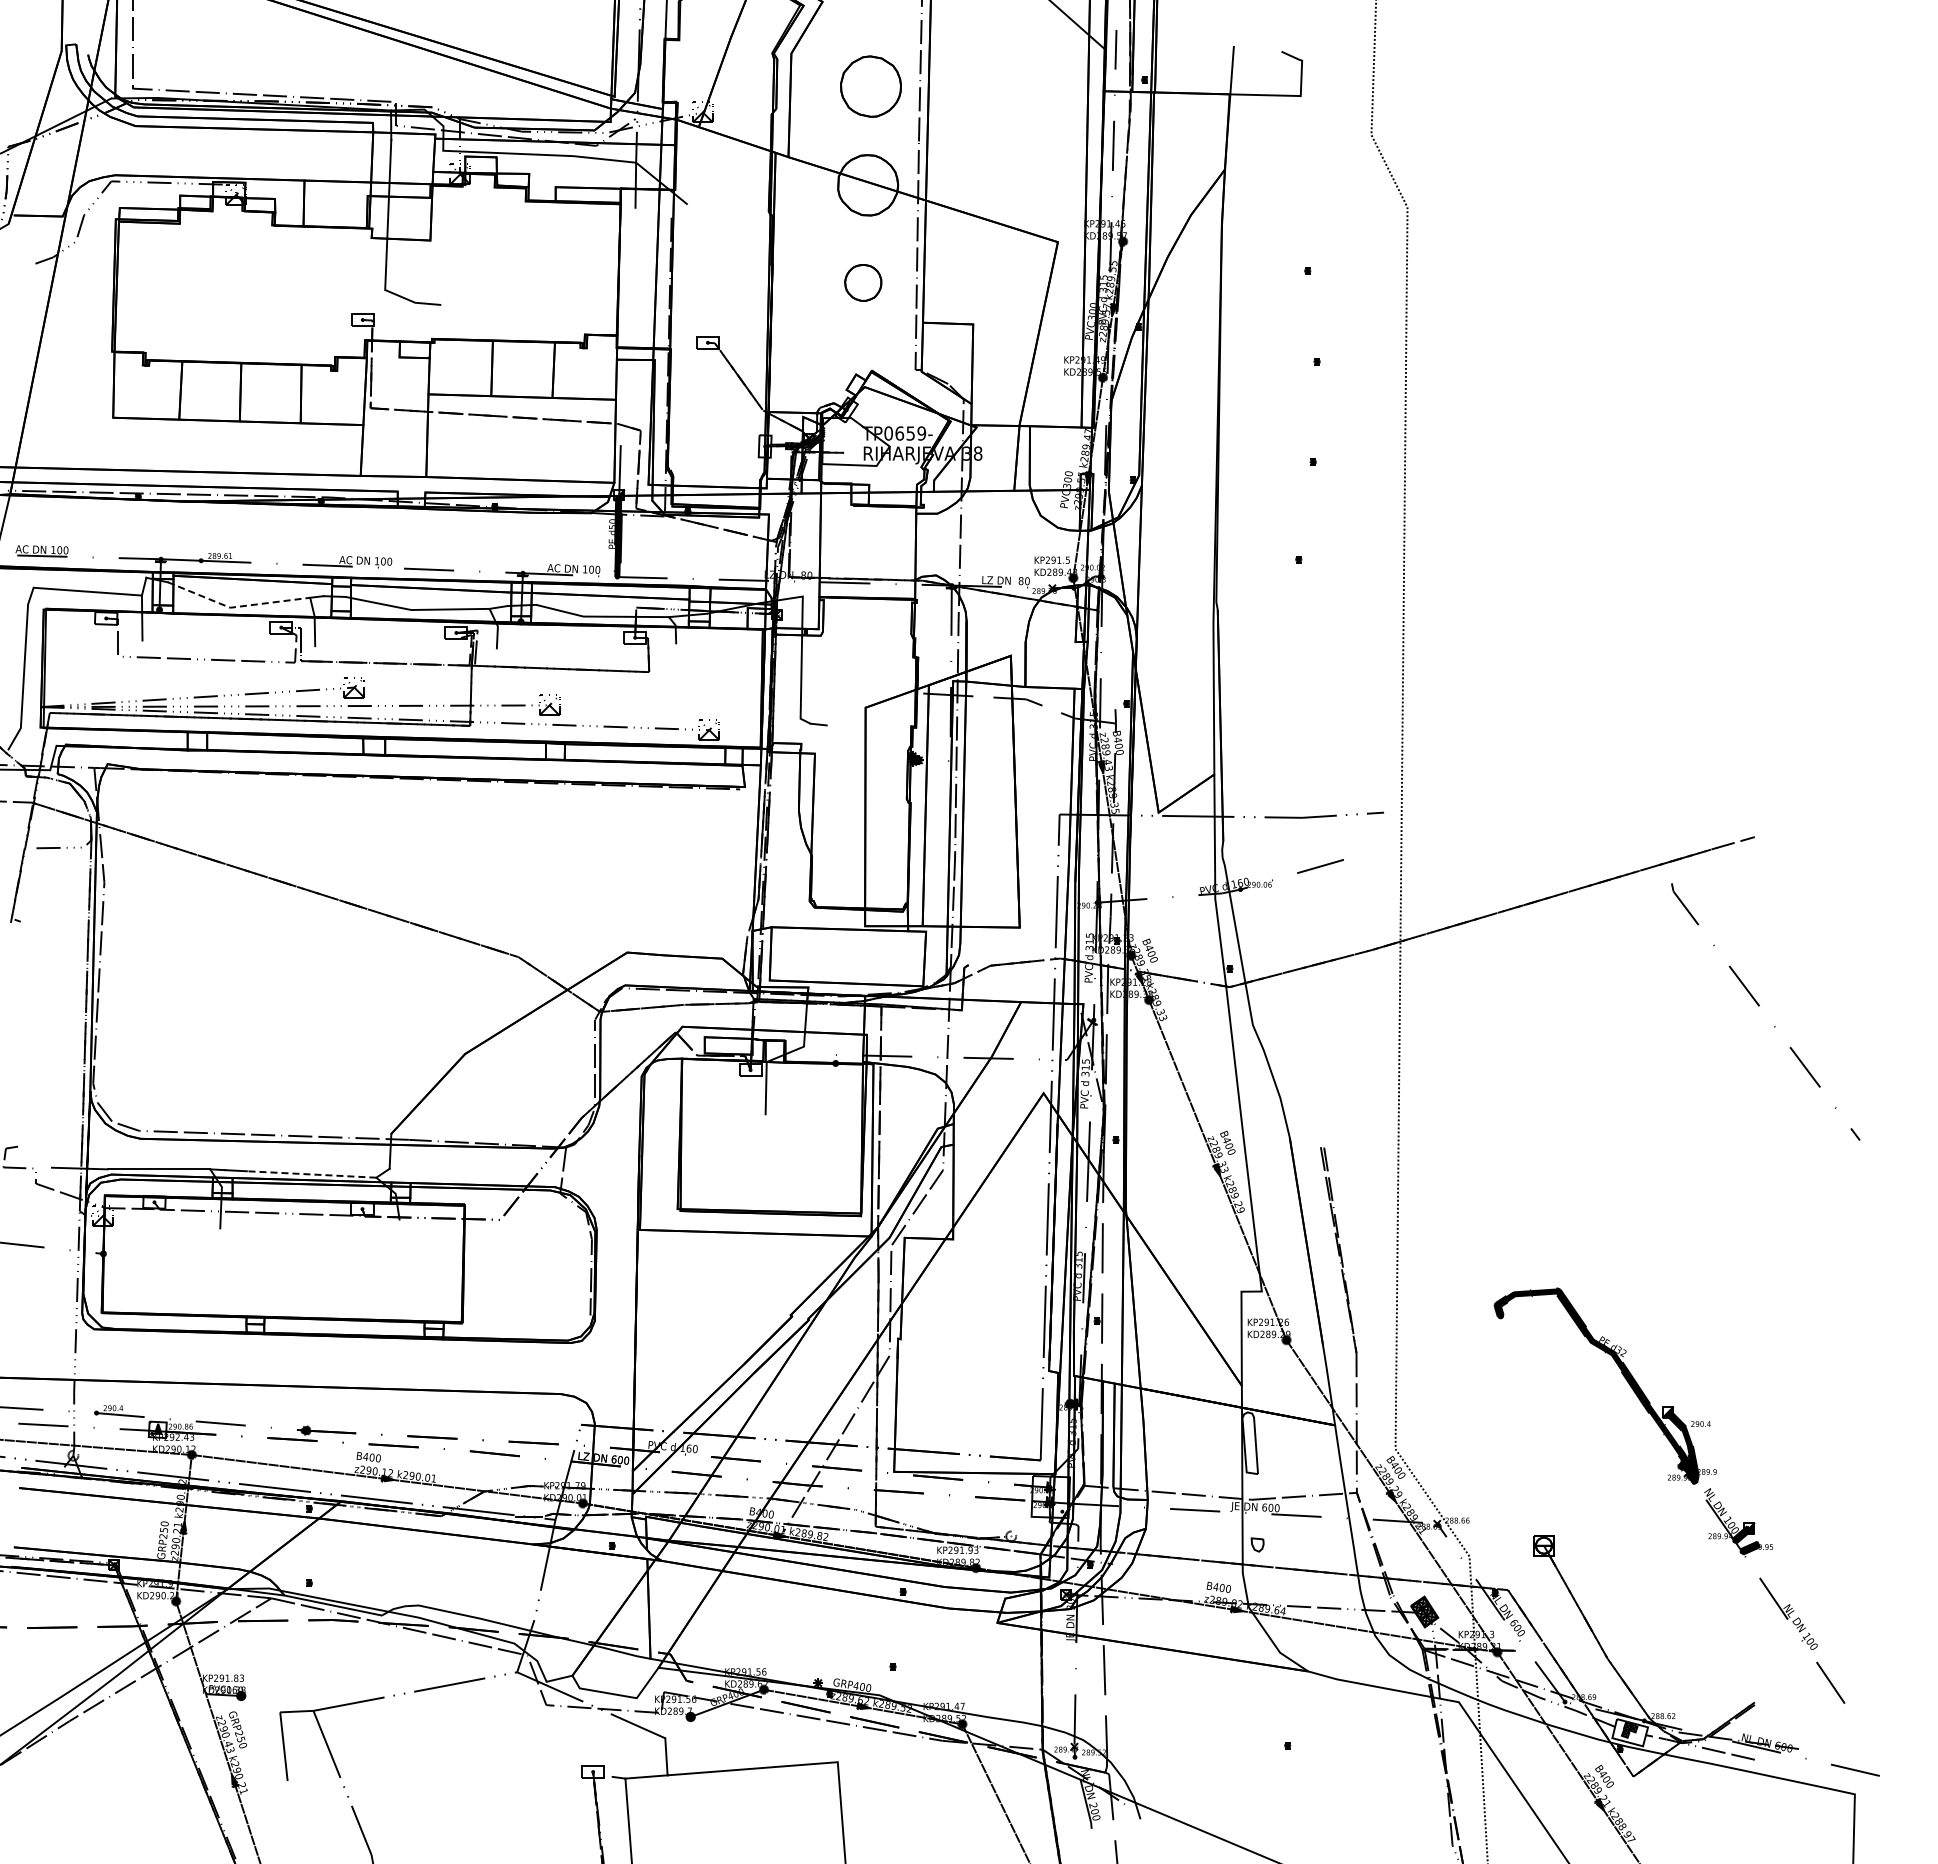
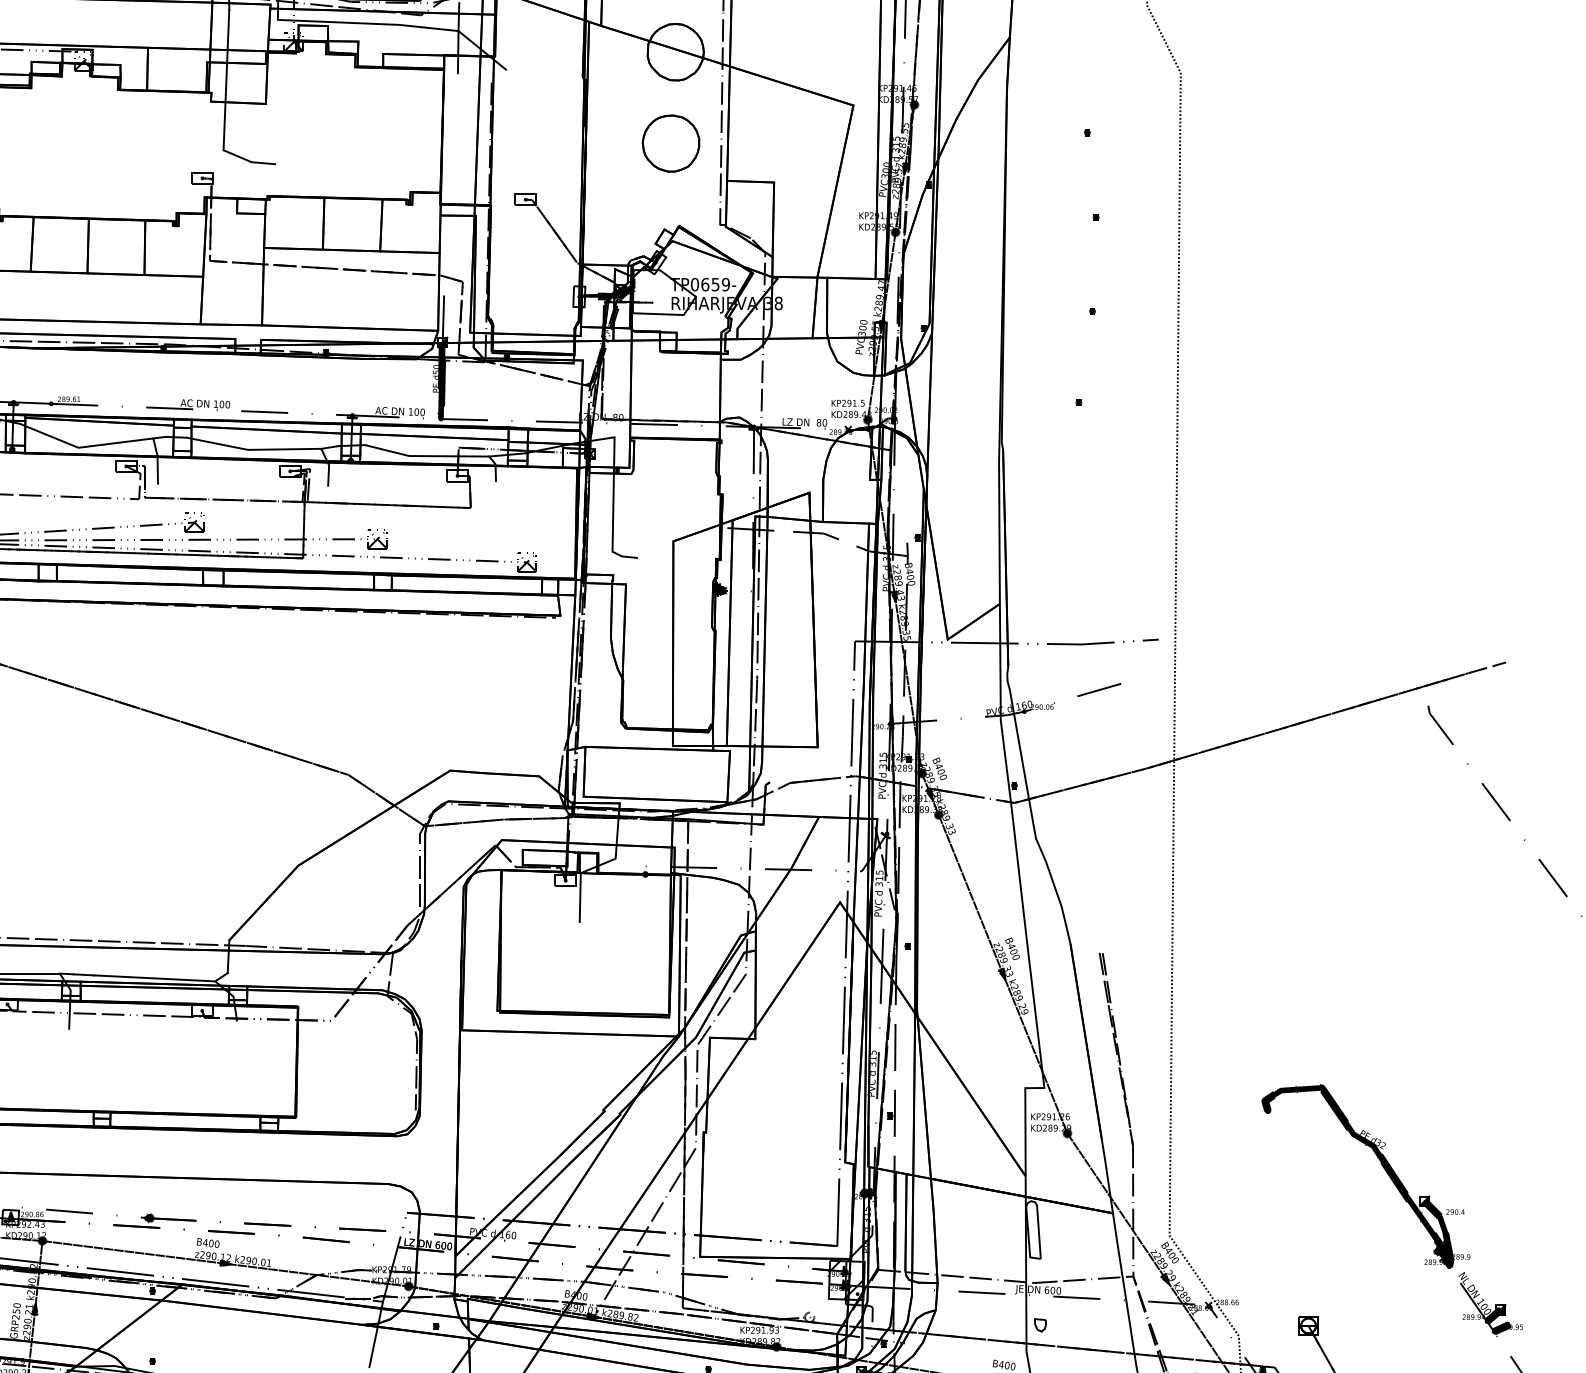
part: (863, 282) -> (671, 143), size x1.67
line: (236, 607) -> (84, 447), dashed -> solid
line: (311, 1174) -> (154, 978), dashed -> solid
hatch: (1050, 1496) -> (846, 1279), added

